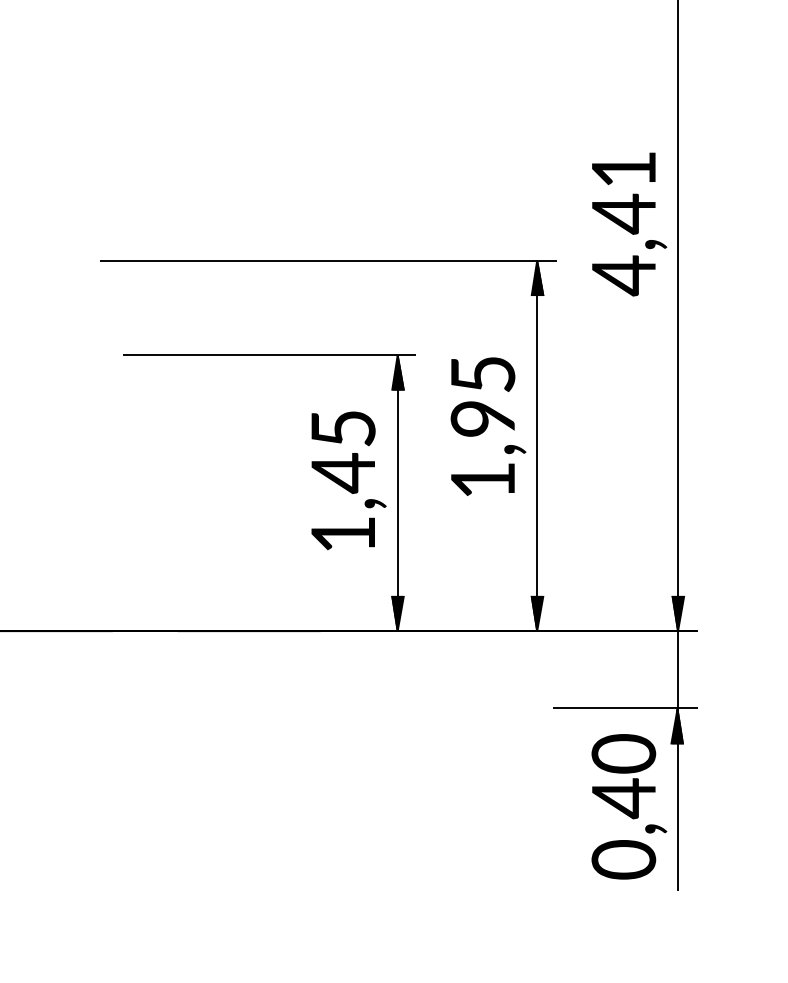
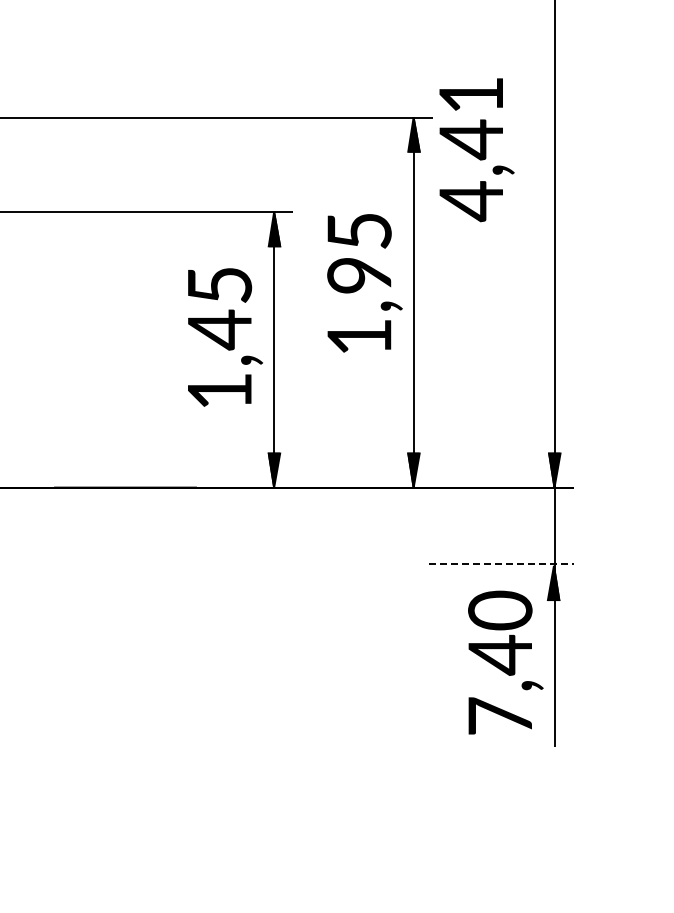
text: (629, 224) -> (476, 150), moved
line: (625, 707) -> (501, 564), solid -> dashed
text: (623, 859) -> (499, 716), 0,40 -> 7,40

